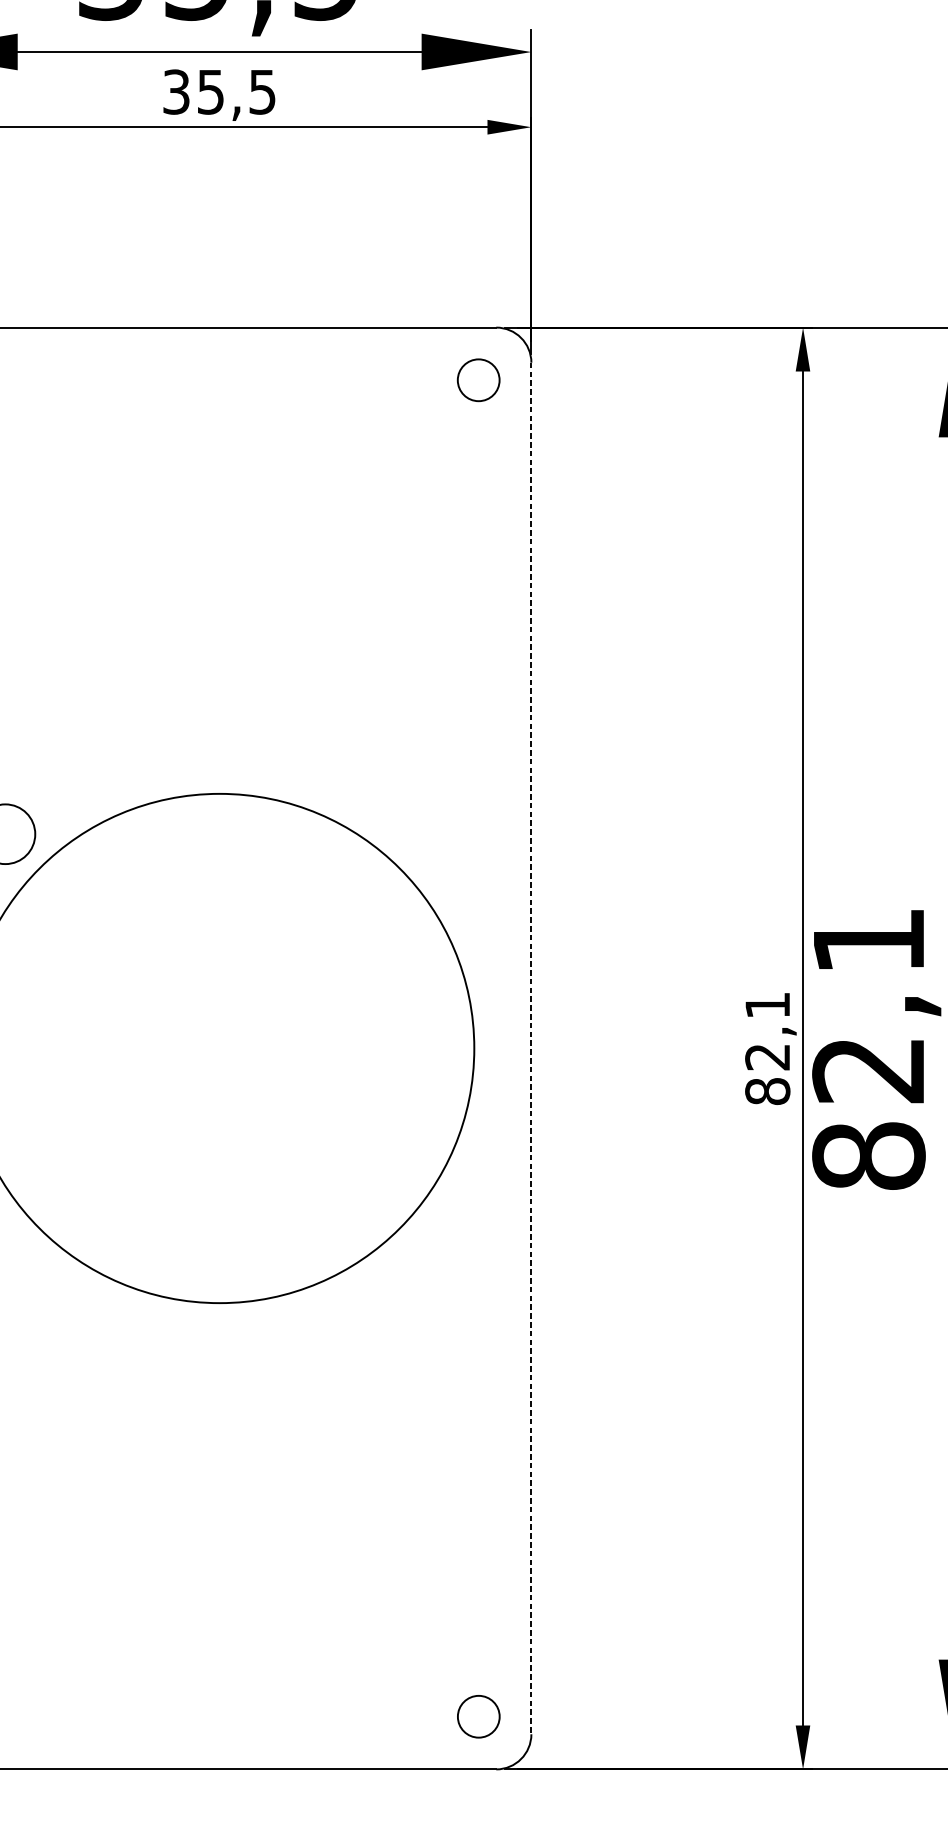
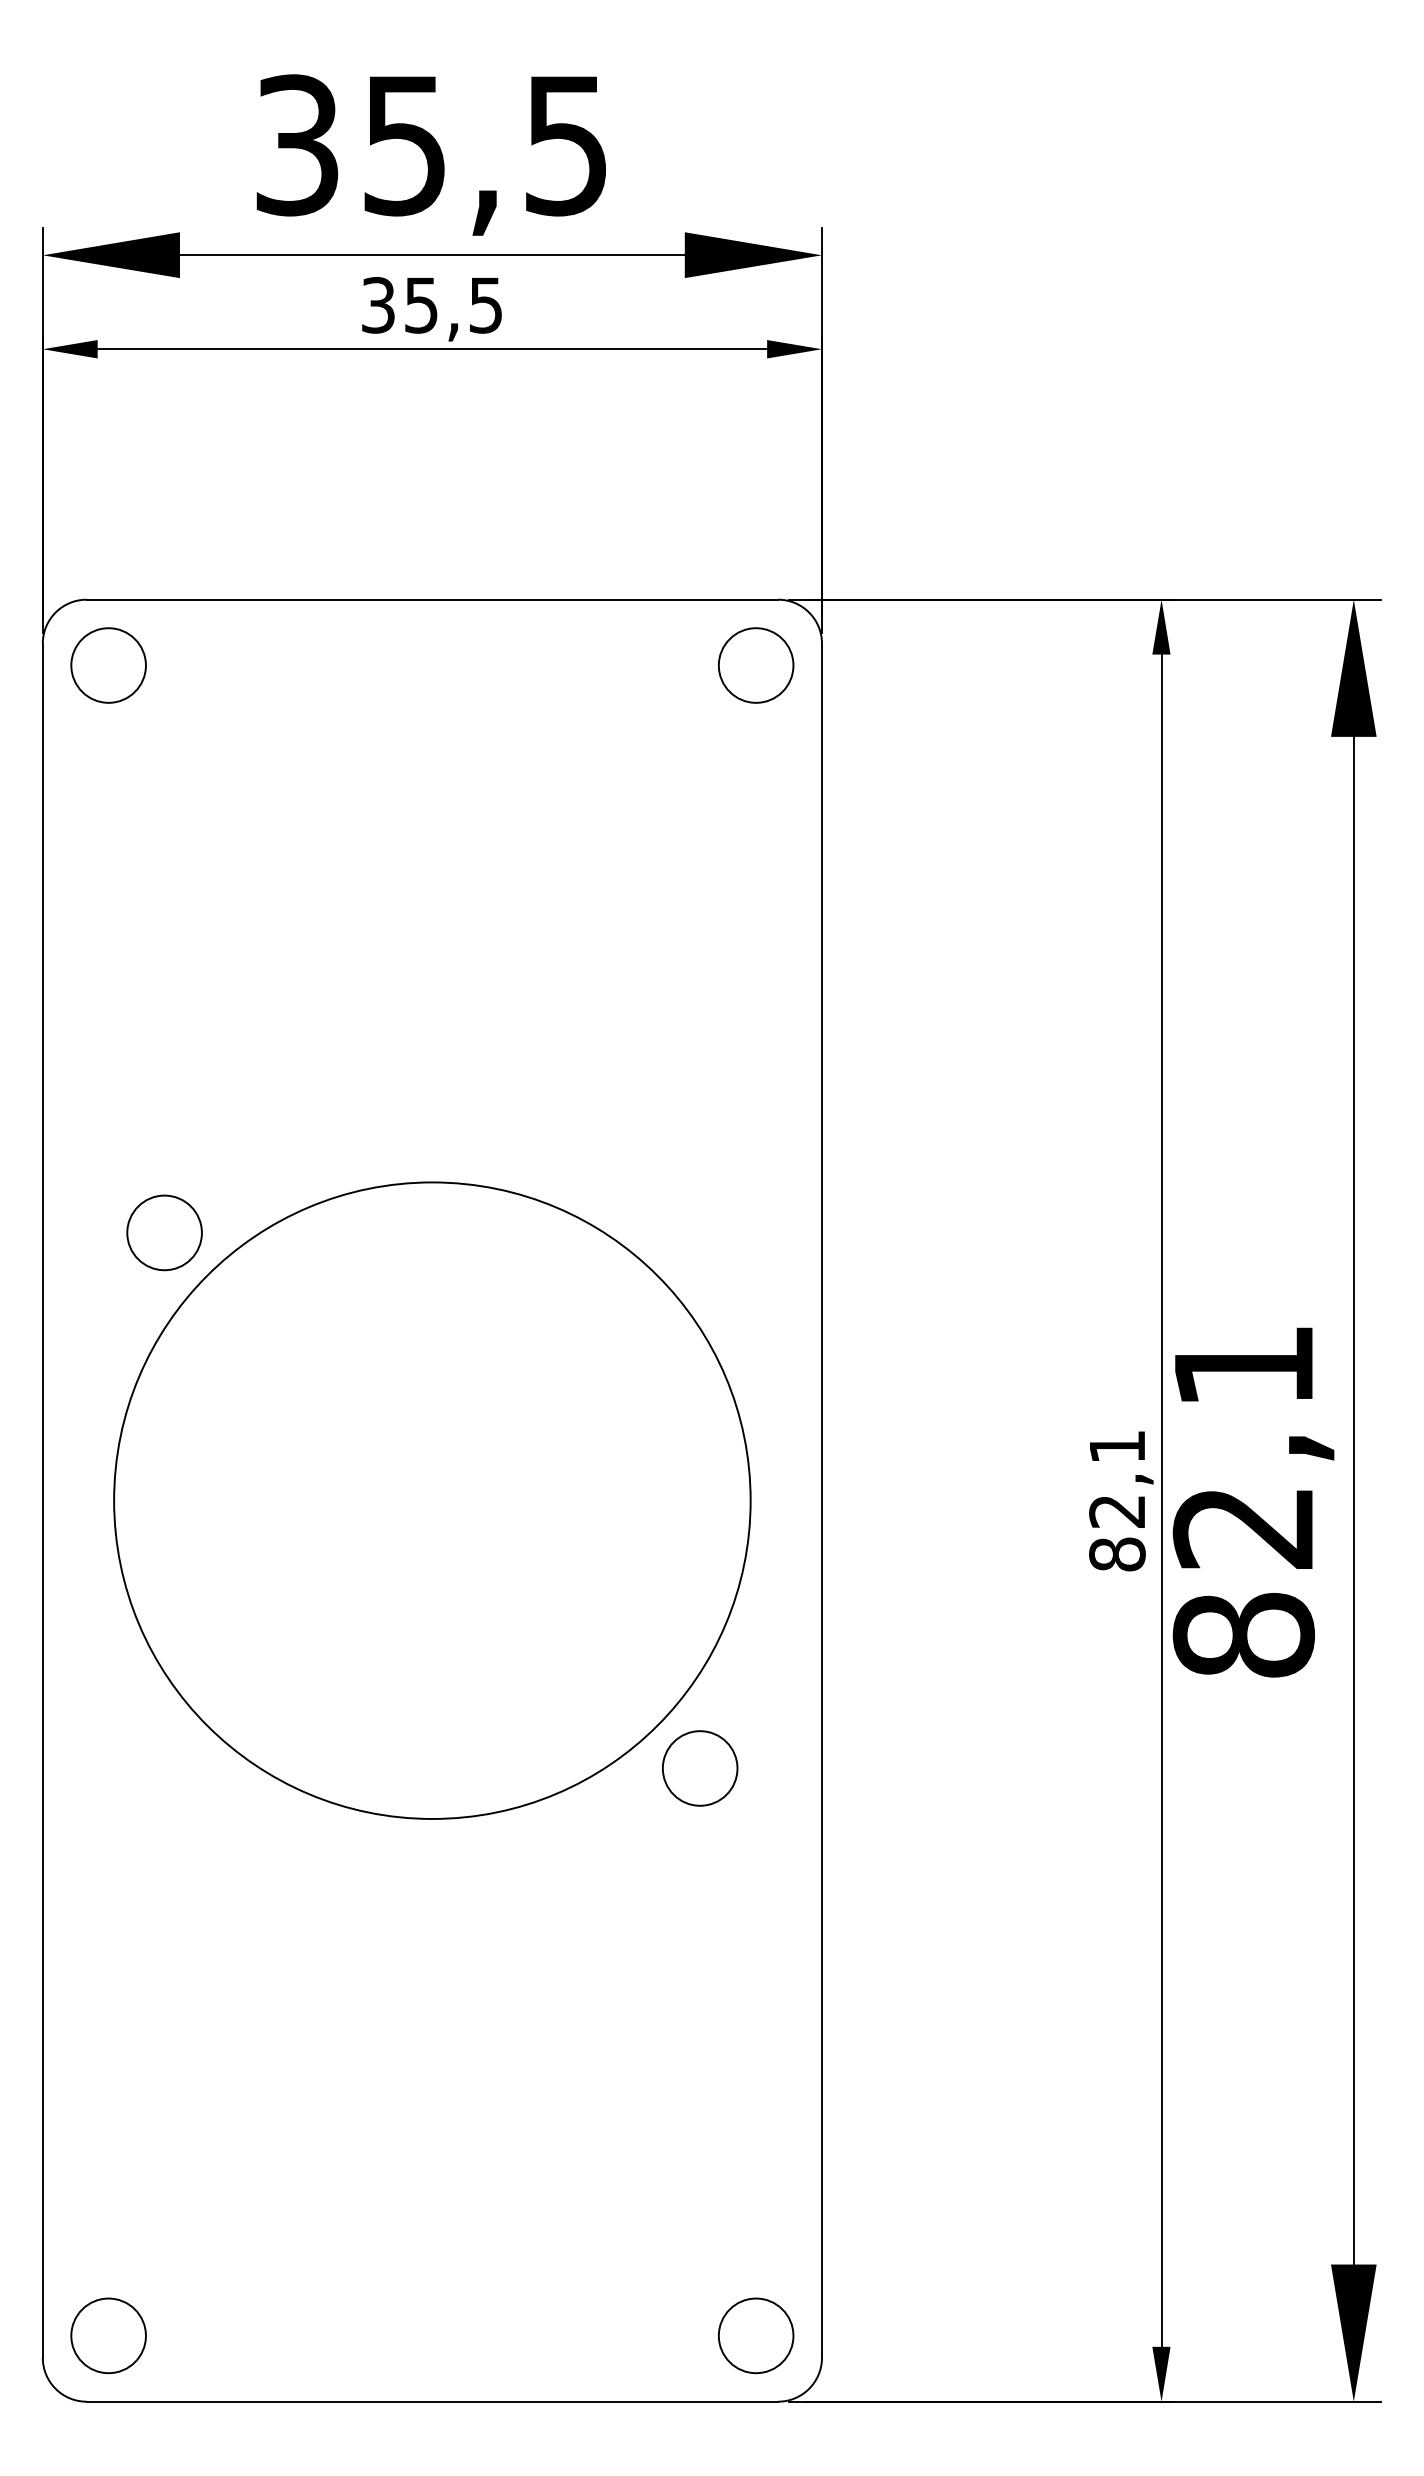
circle: (478, 380) -> (755, 665), size x1.43
line: (530, 1049) -> (821, 1501), dashed -> solid
circle: (434, 1262) -> (700, 1768), added
circle: (478, 1716) -> (756, 2335), size x1.43

